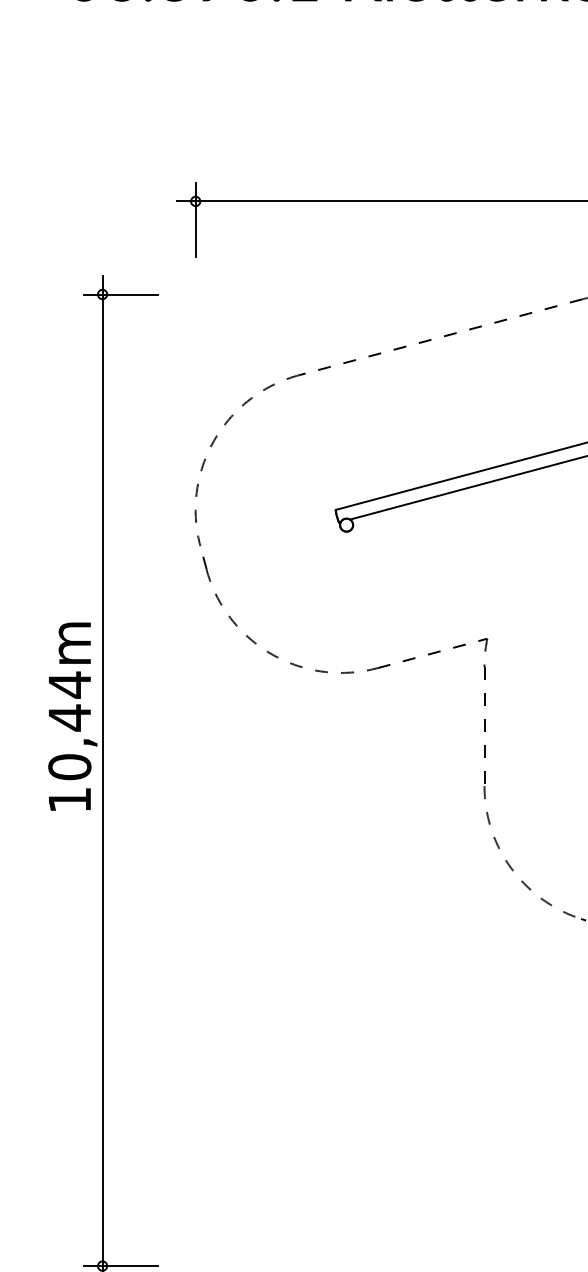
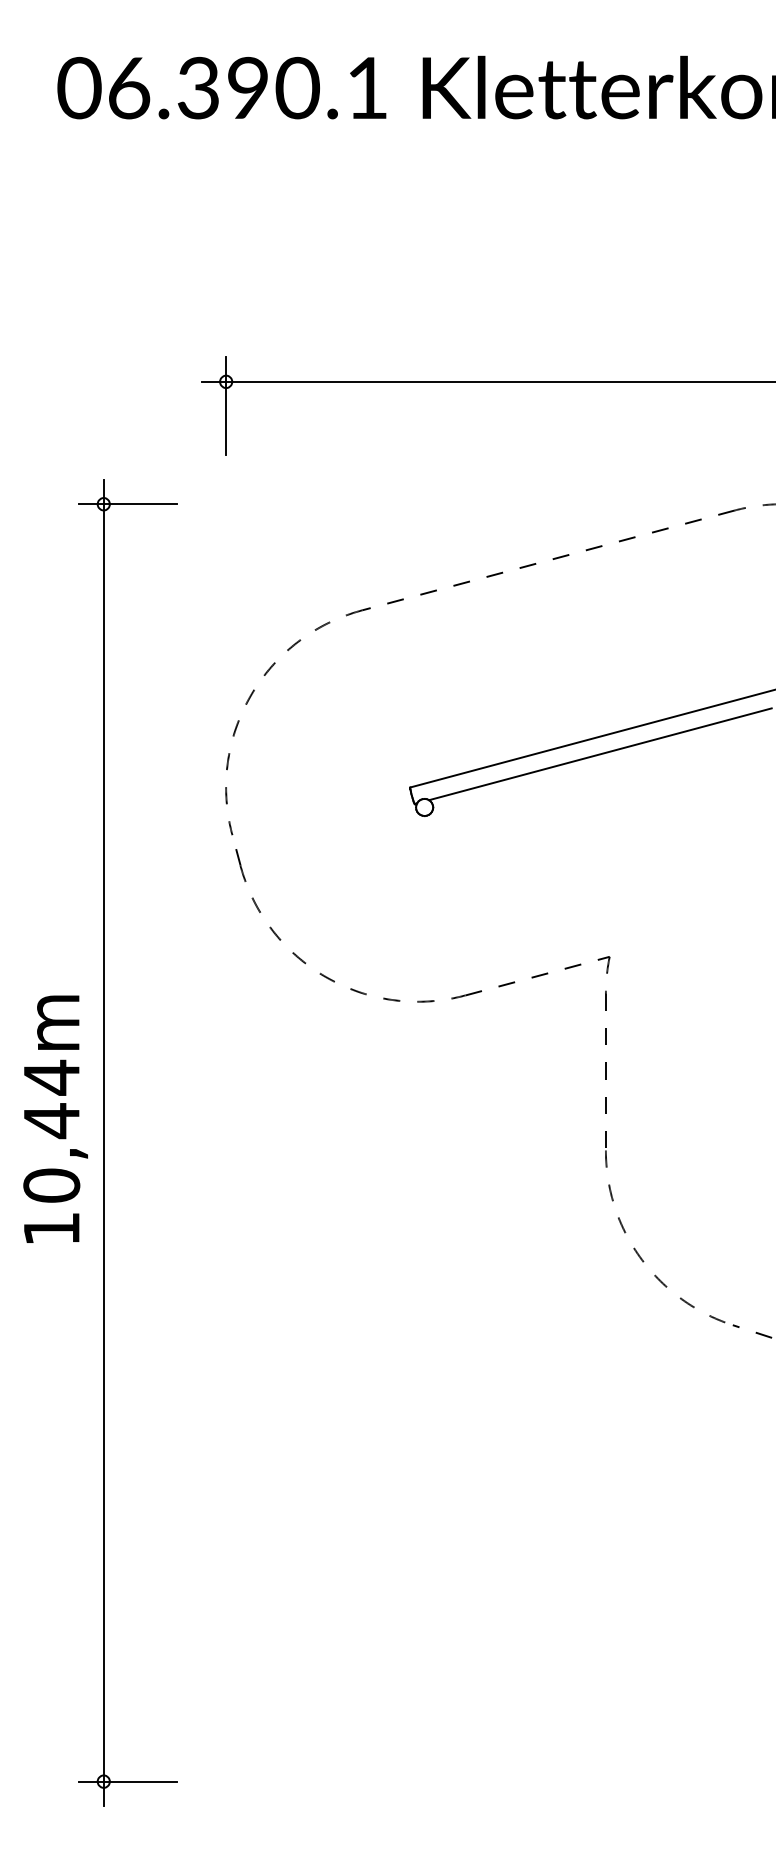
text: (72, 716) -> (55, 1118), moved

